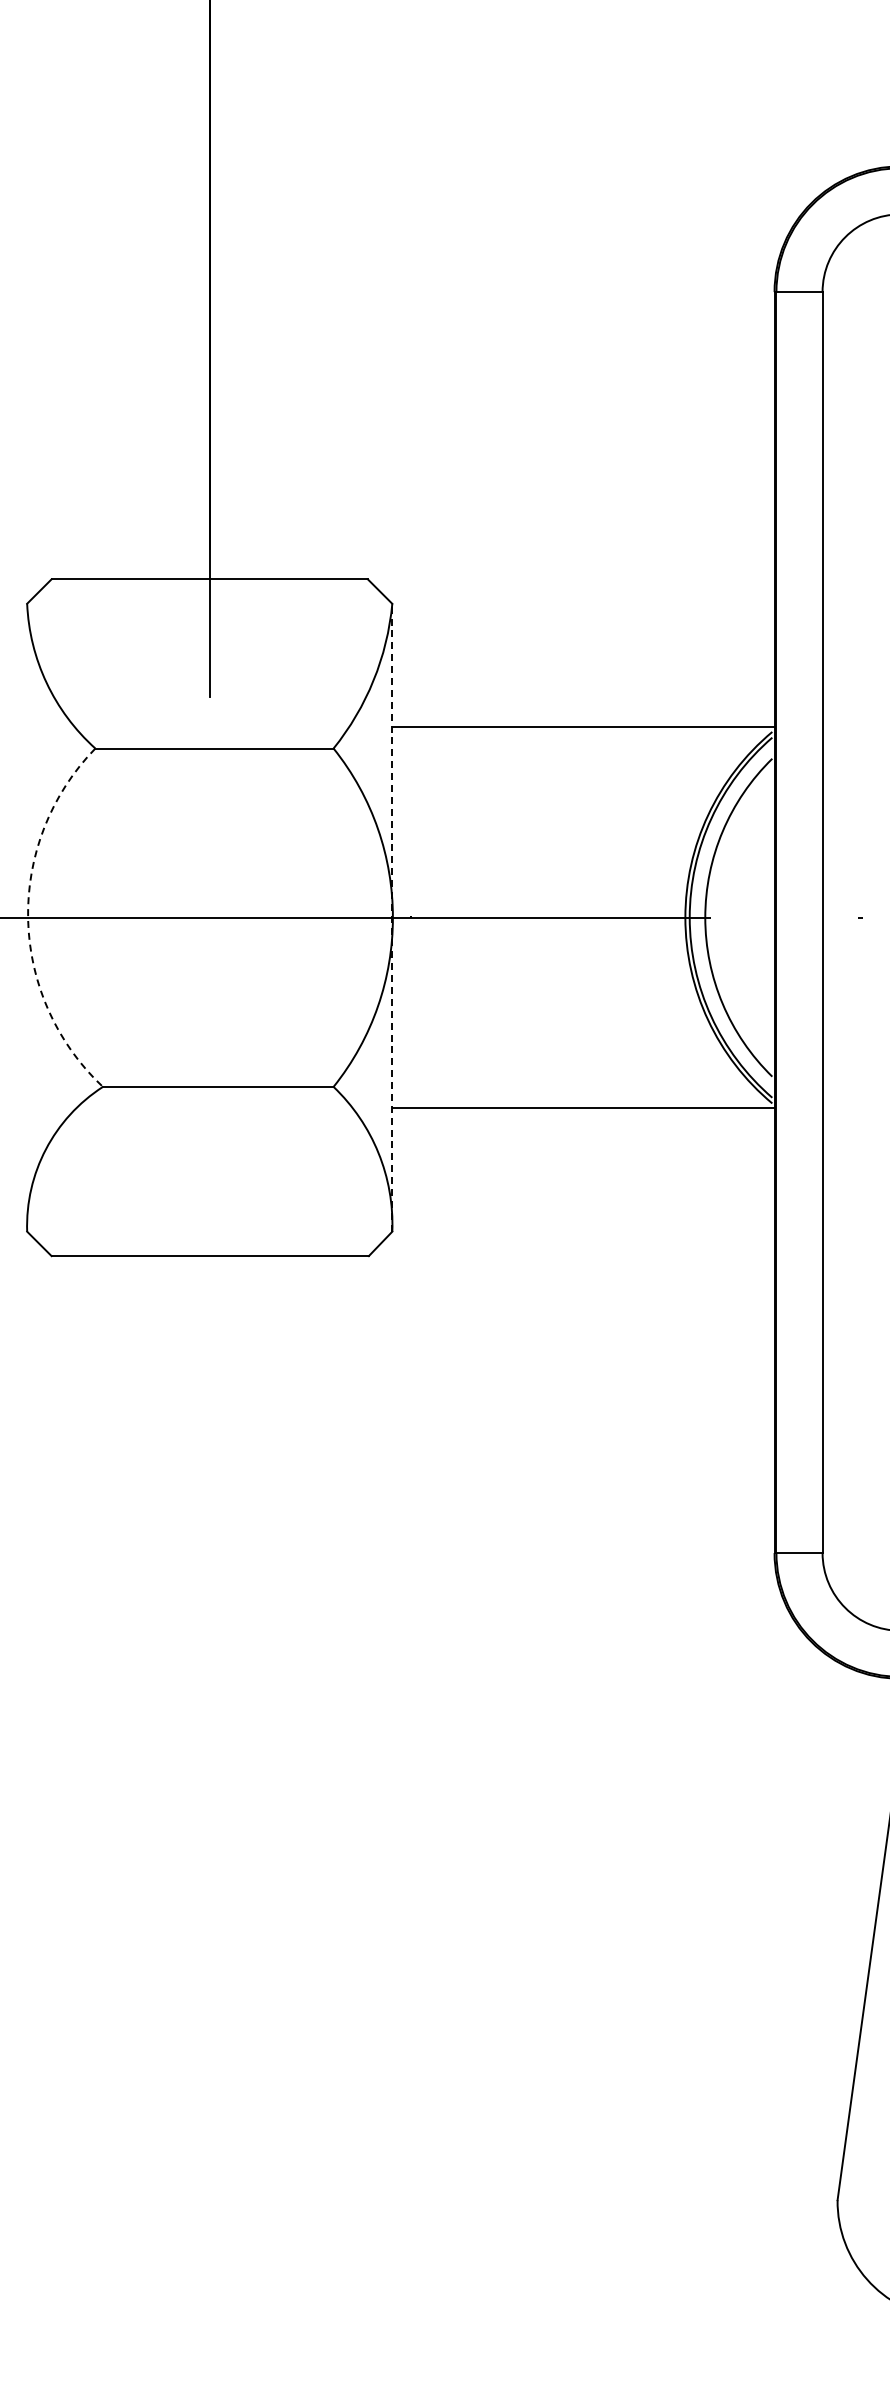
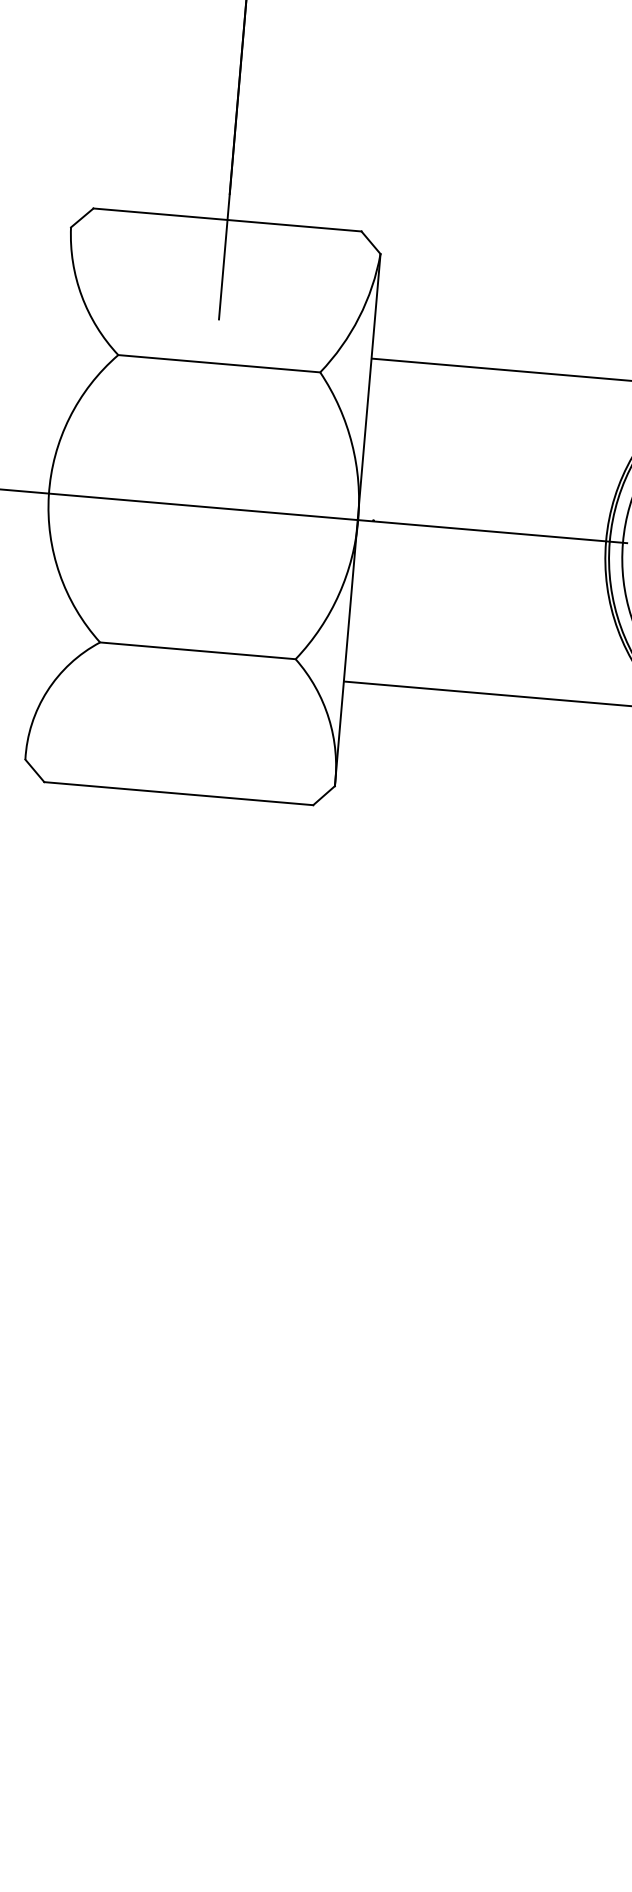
line: (392, 917) -> (357, 519), dashed -> solid
arc: (28, 919) -> (49, 495), dashed -> solid

